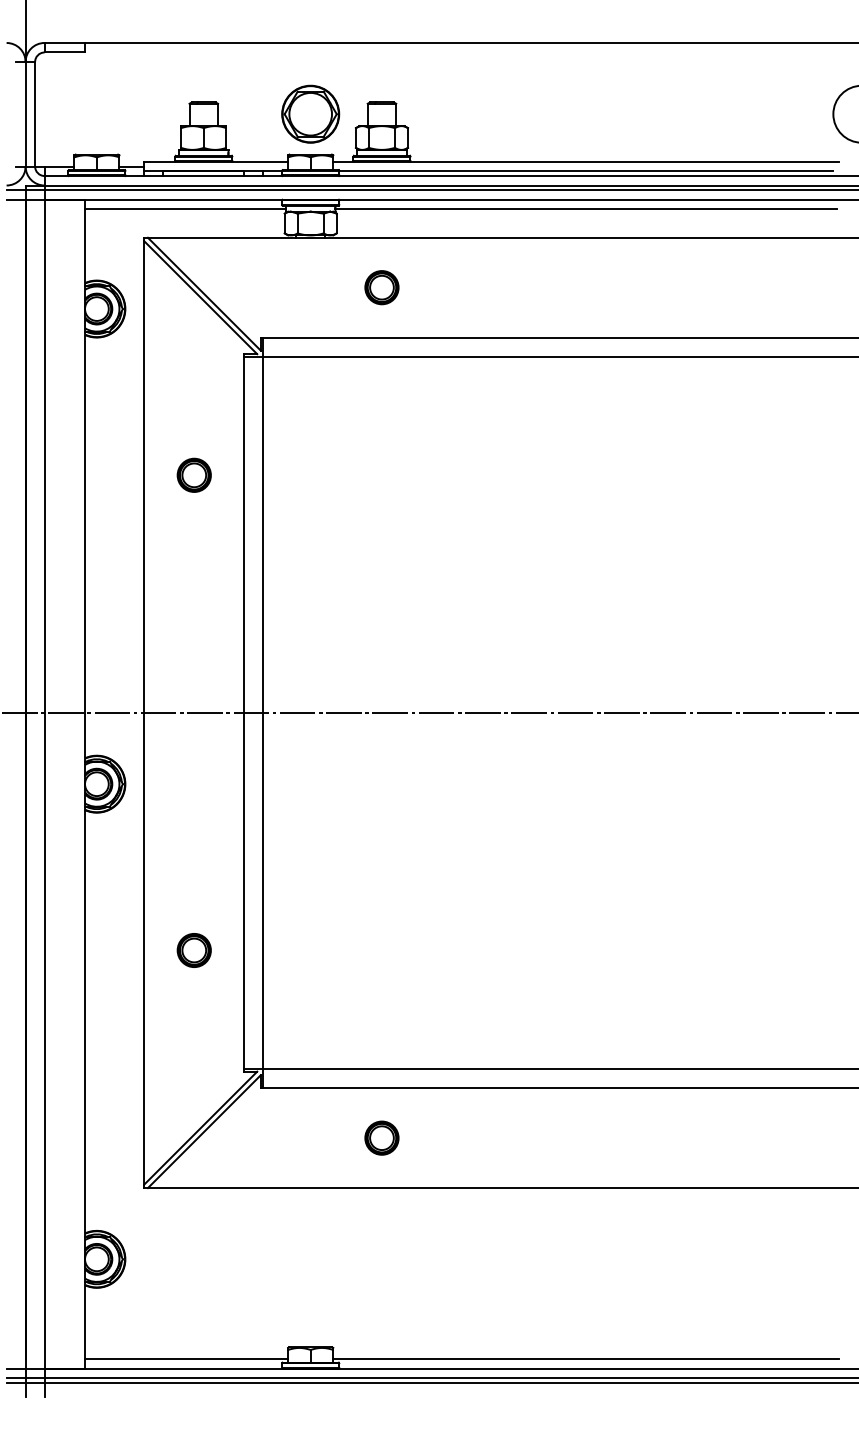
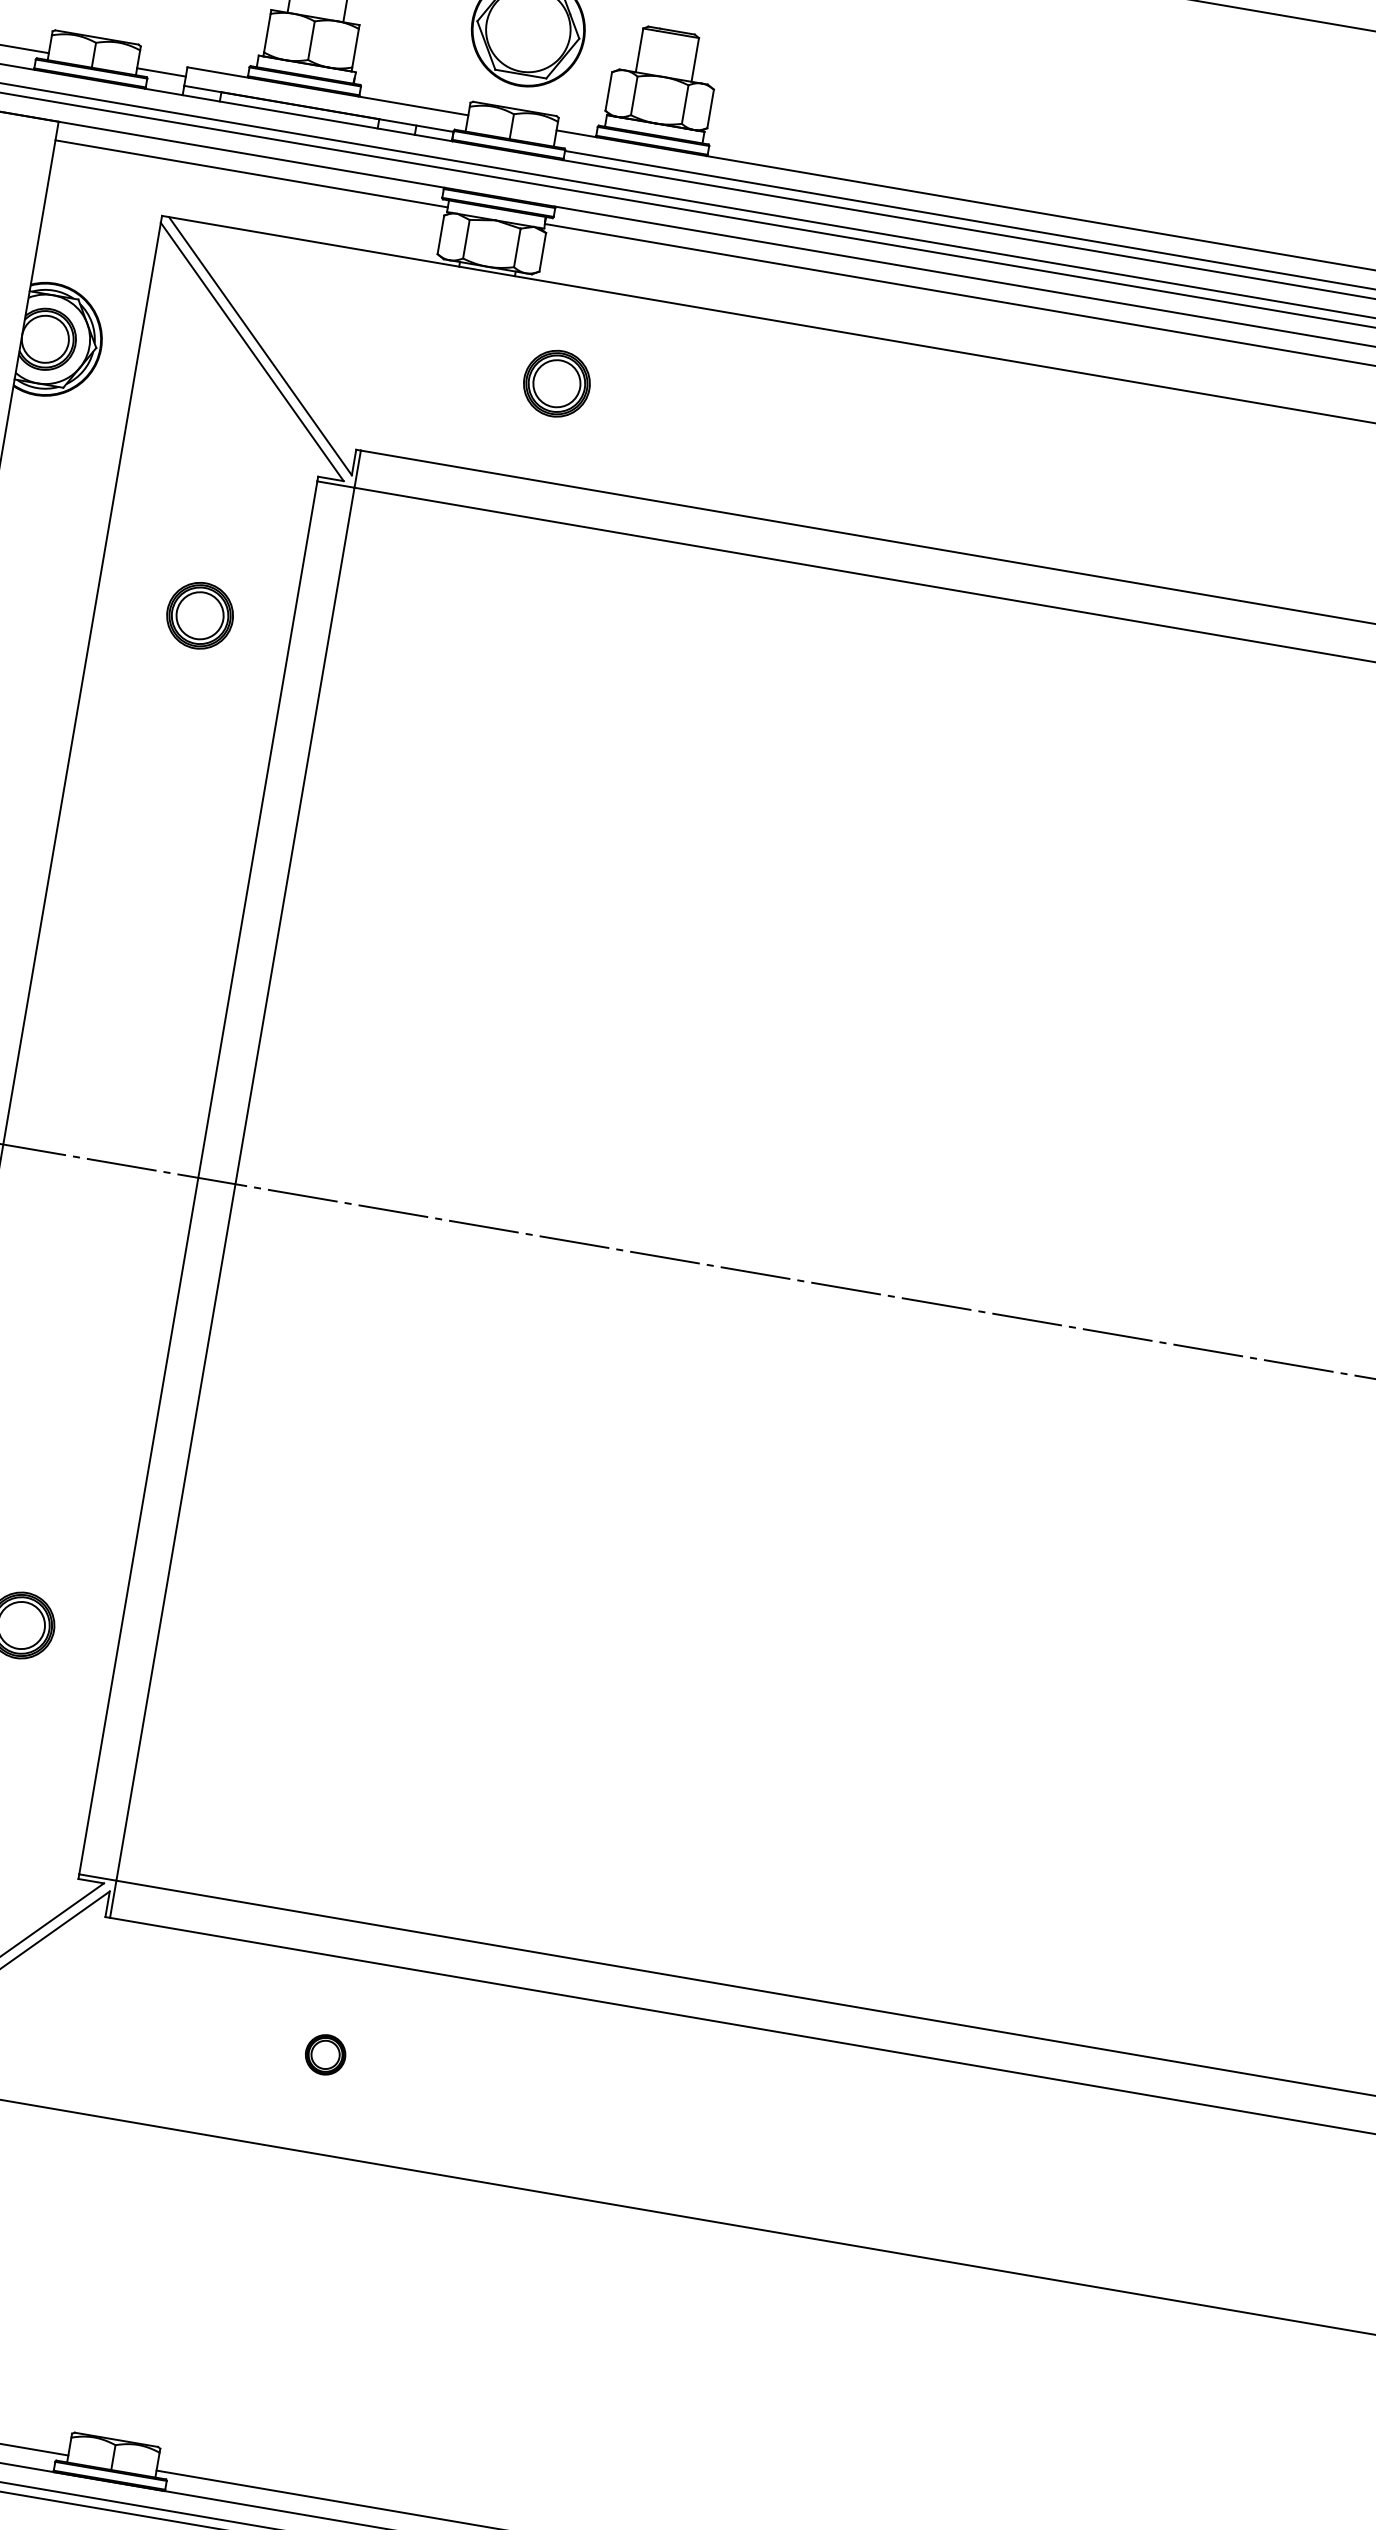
part: (381, 287) -> (556, 383), moved
part: (193, 474) -> (198, 613), moved
part: (381, 1137) -> (324, 2053), size x0.6

